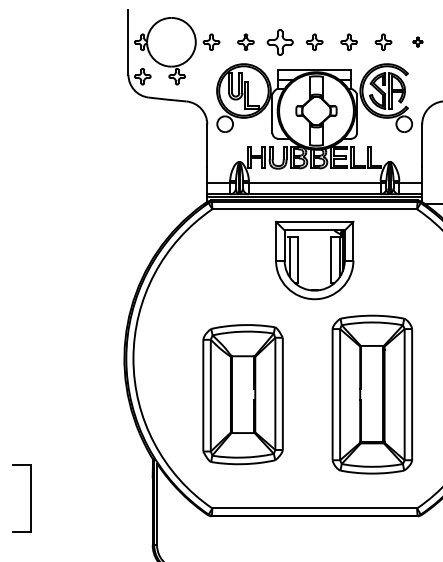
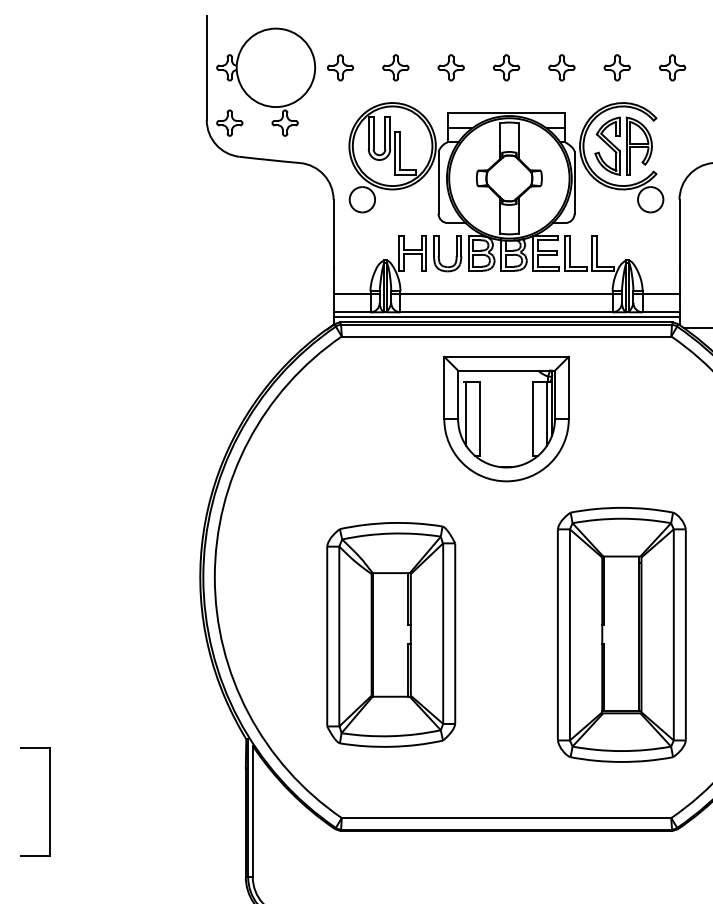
part: (280, 41) -> (451, 66), size x0.62
part: (417, 41) -> (671, 66), size x1.67
part: (371, 394) -> (620, 634), moved

